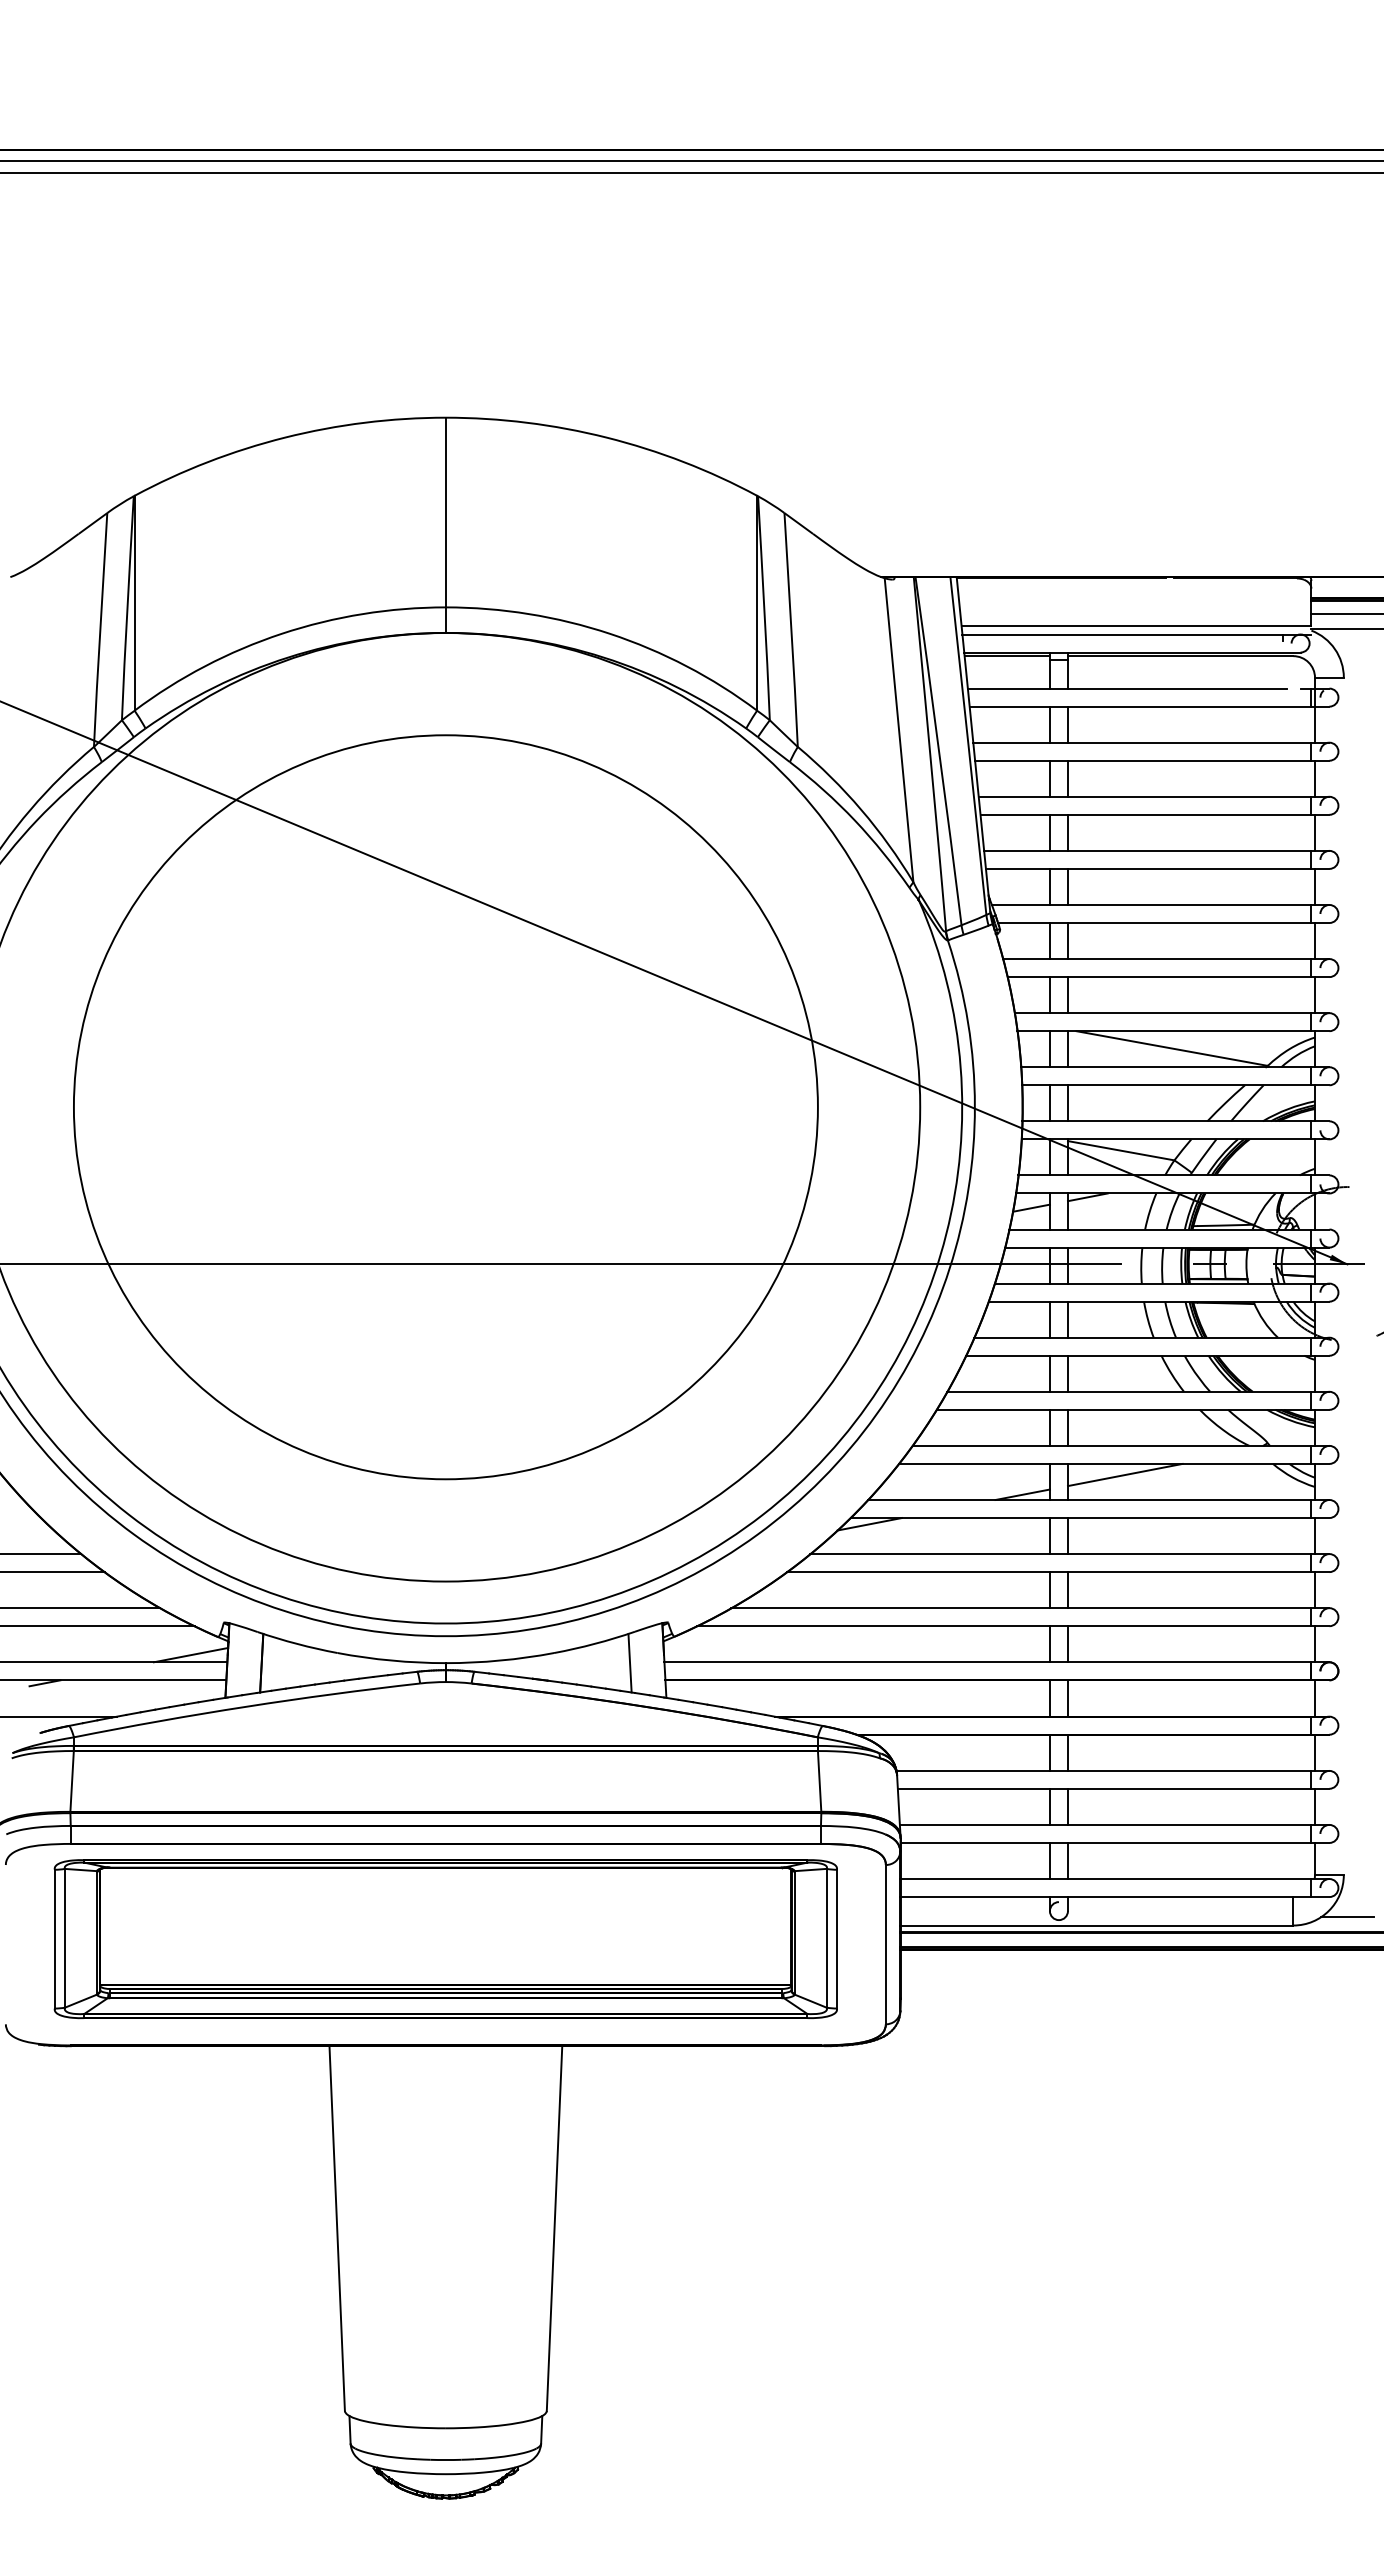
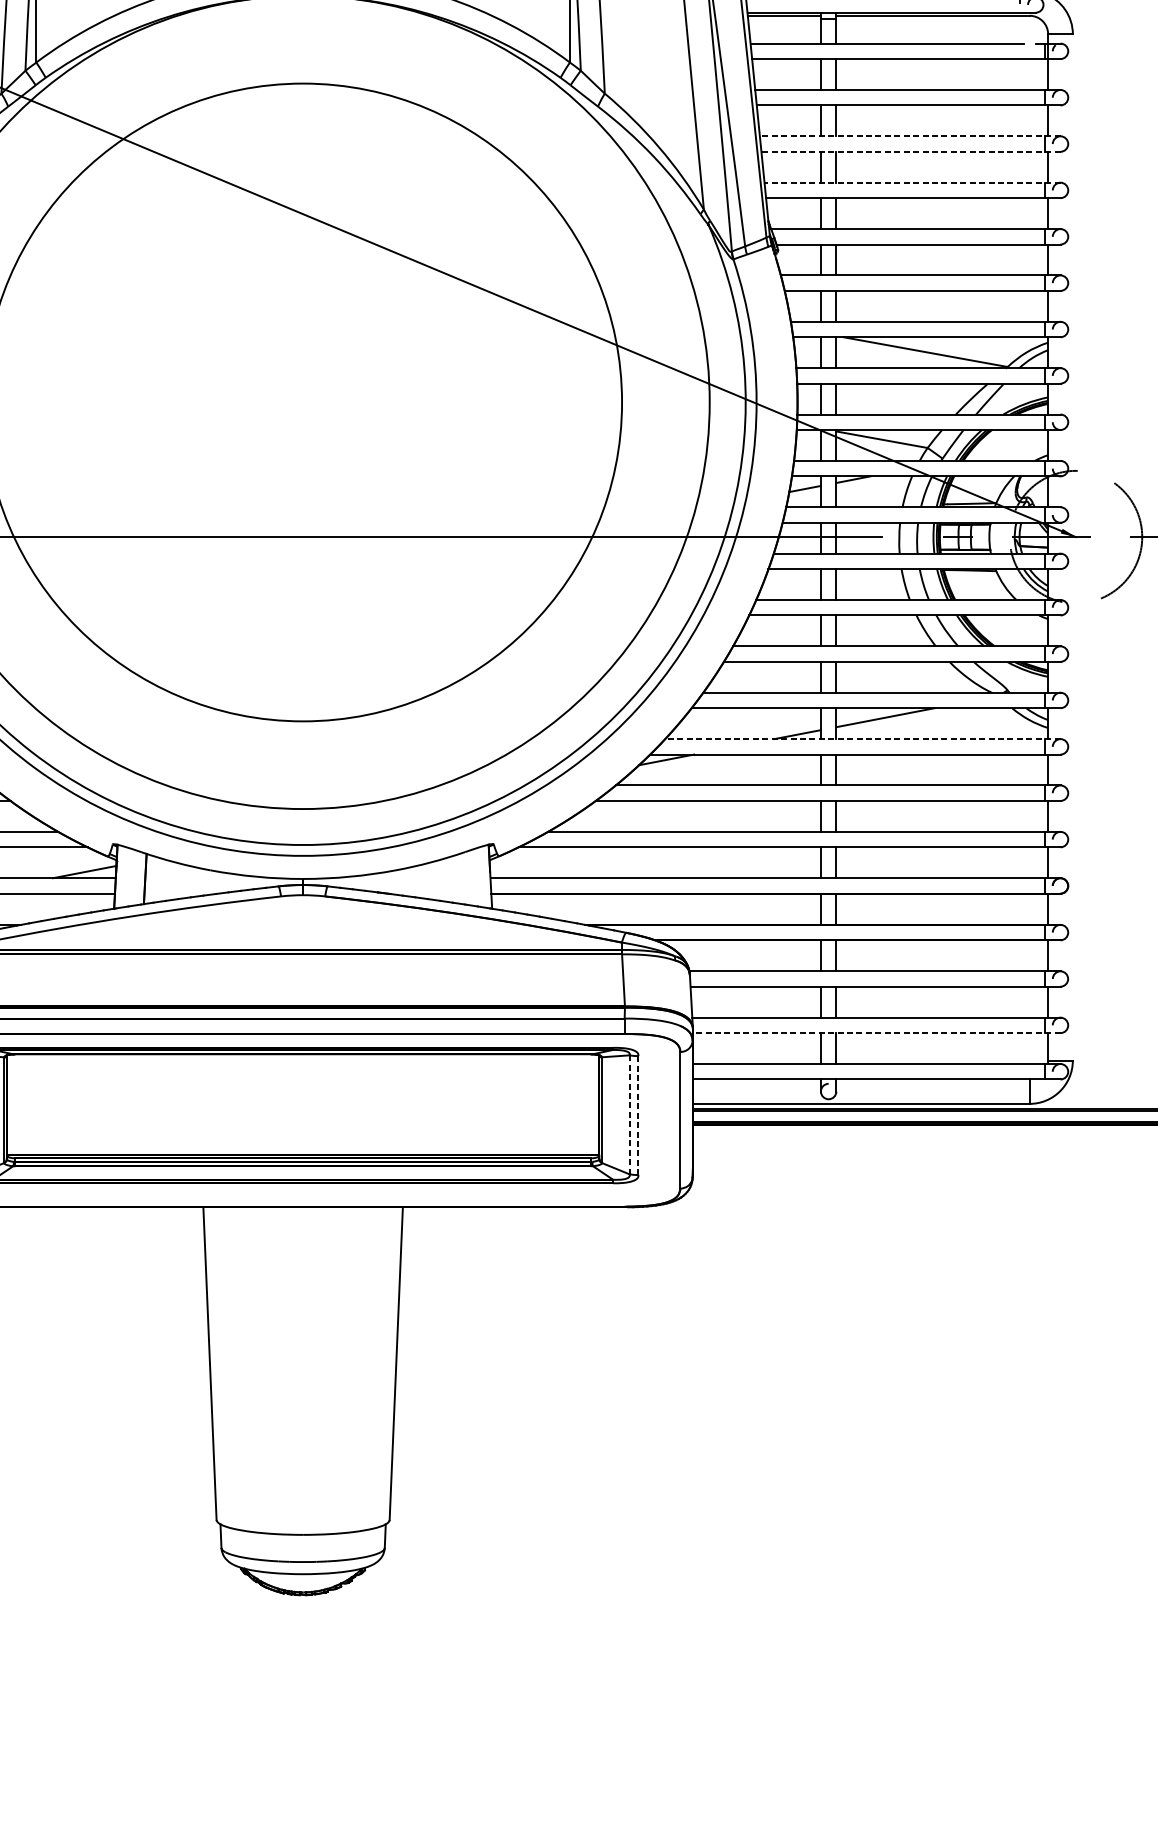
line: (1153, 796) -> (909, 136), solid -> dashed
line: (1154, 814) -> (910, 151), solid -> dashed
line: (1156, 850) -> (912, 182), solid -> dashed
line: (1098, 1499) -> (862, 738), solid -> dashed
line: (629, 1662) -> (460, 878), removed
line: (1114, 1842) -> (876, 1032), solid -> dashed
line: (1347, 1916) -> (1076, 1096), removed
line: (826, 1938) -> (629, 1115), solid -> dashed
line: (836, 1939) -> (637, 1115), solid -> dashed

